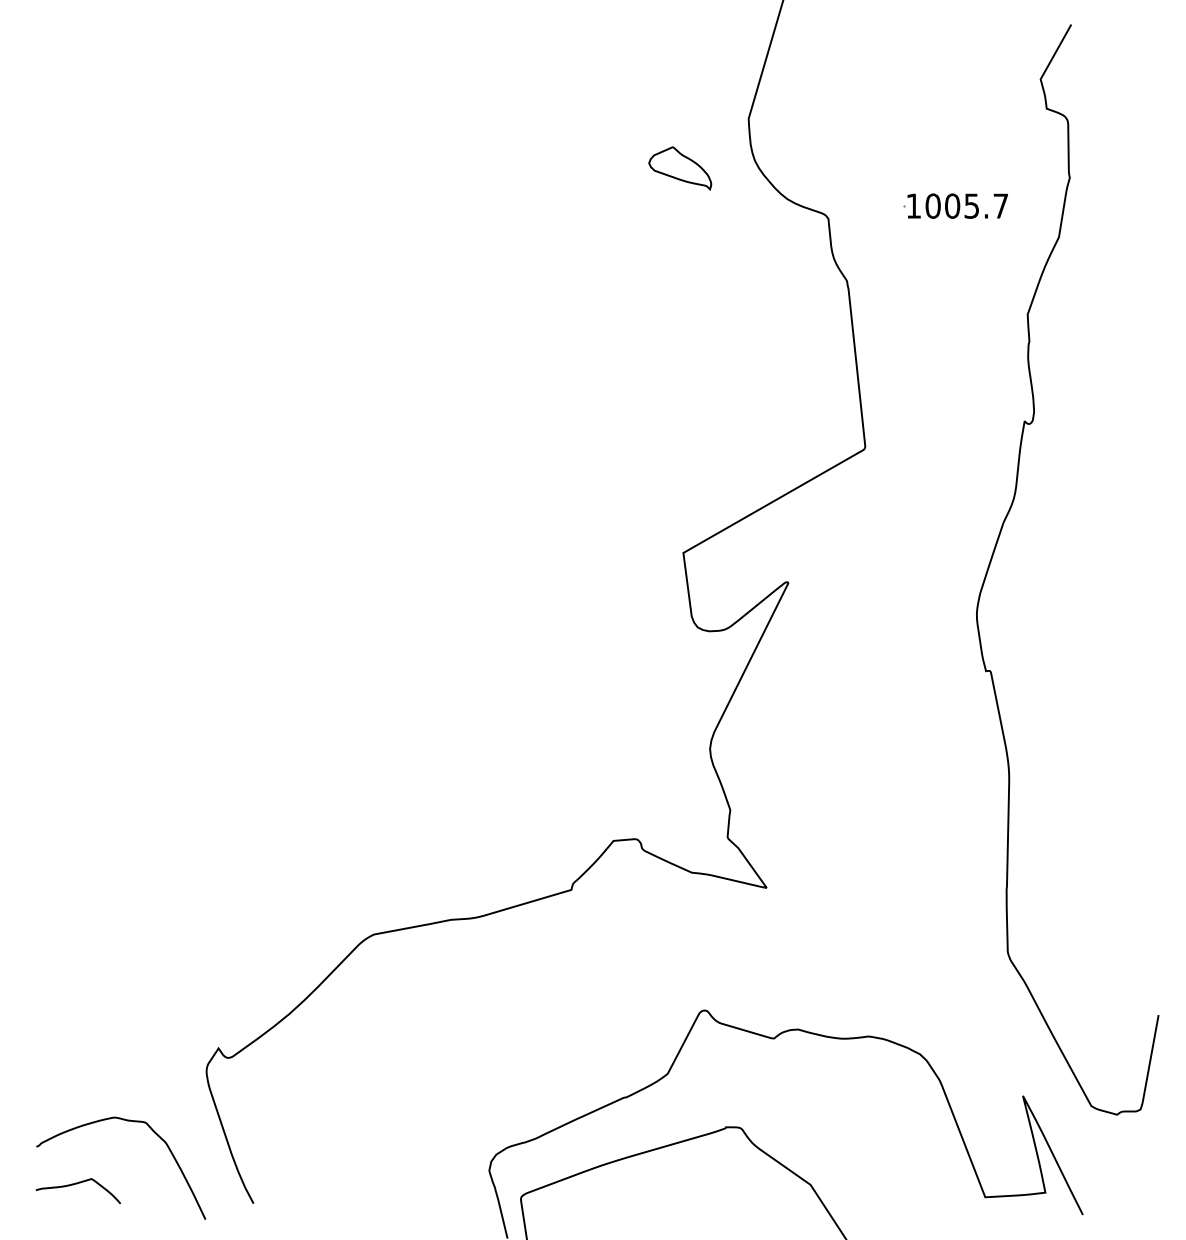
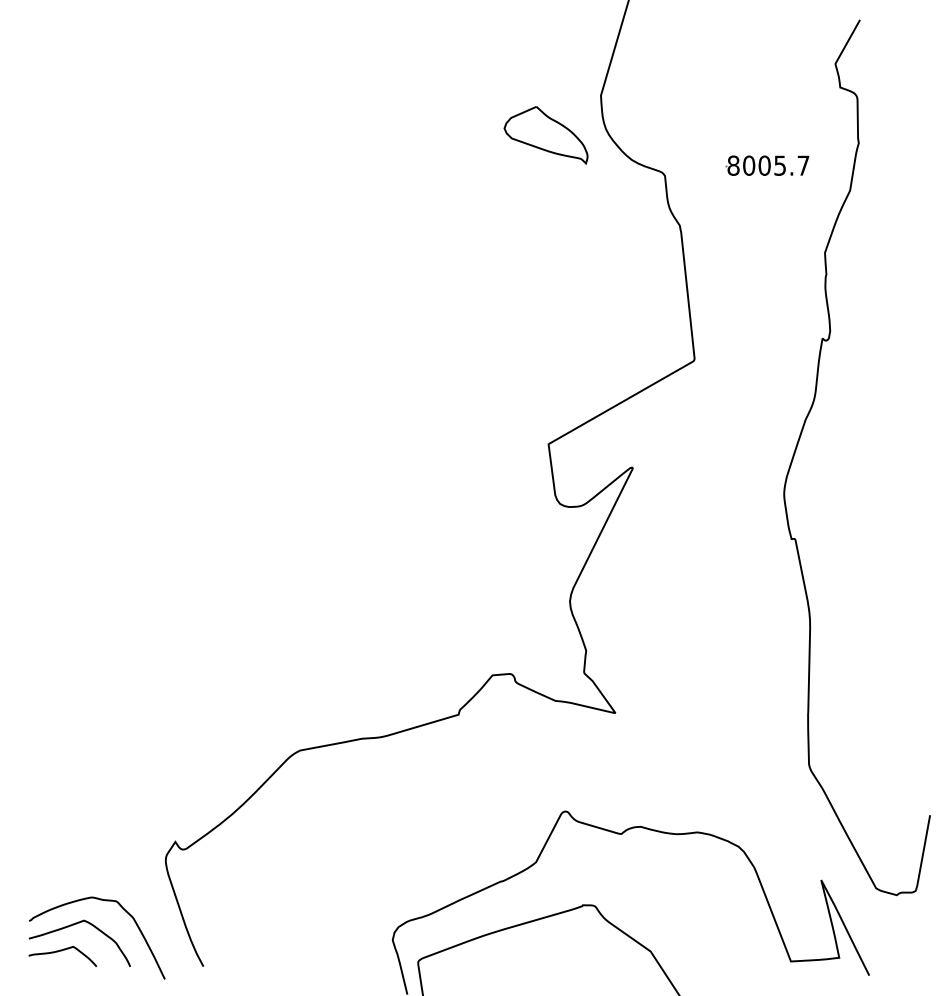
part: (679, 168) -> (545, 135), size x1.67
text: (913, 205) -> (733, 165), 1005.7 -> 8005.7
curve: (92, 1152) -> (74, 925), added

